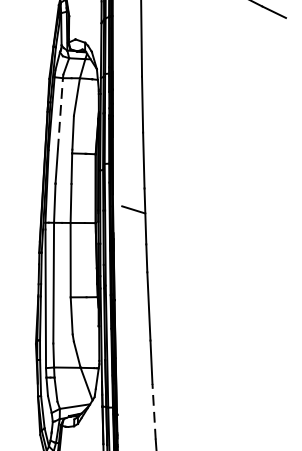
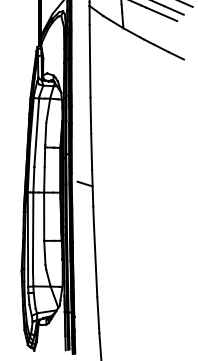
line: (60, 113) -> (37, 121), dashed -> solid
line: (154, 410) -> (98, 314), dashed -> solid

